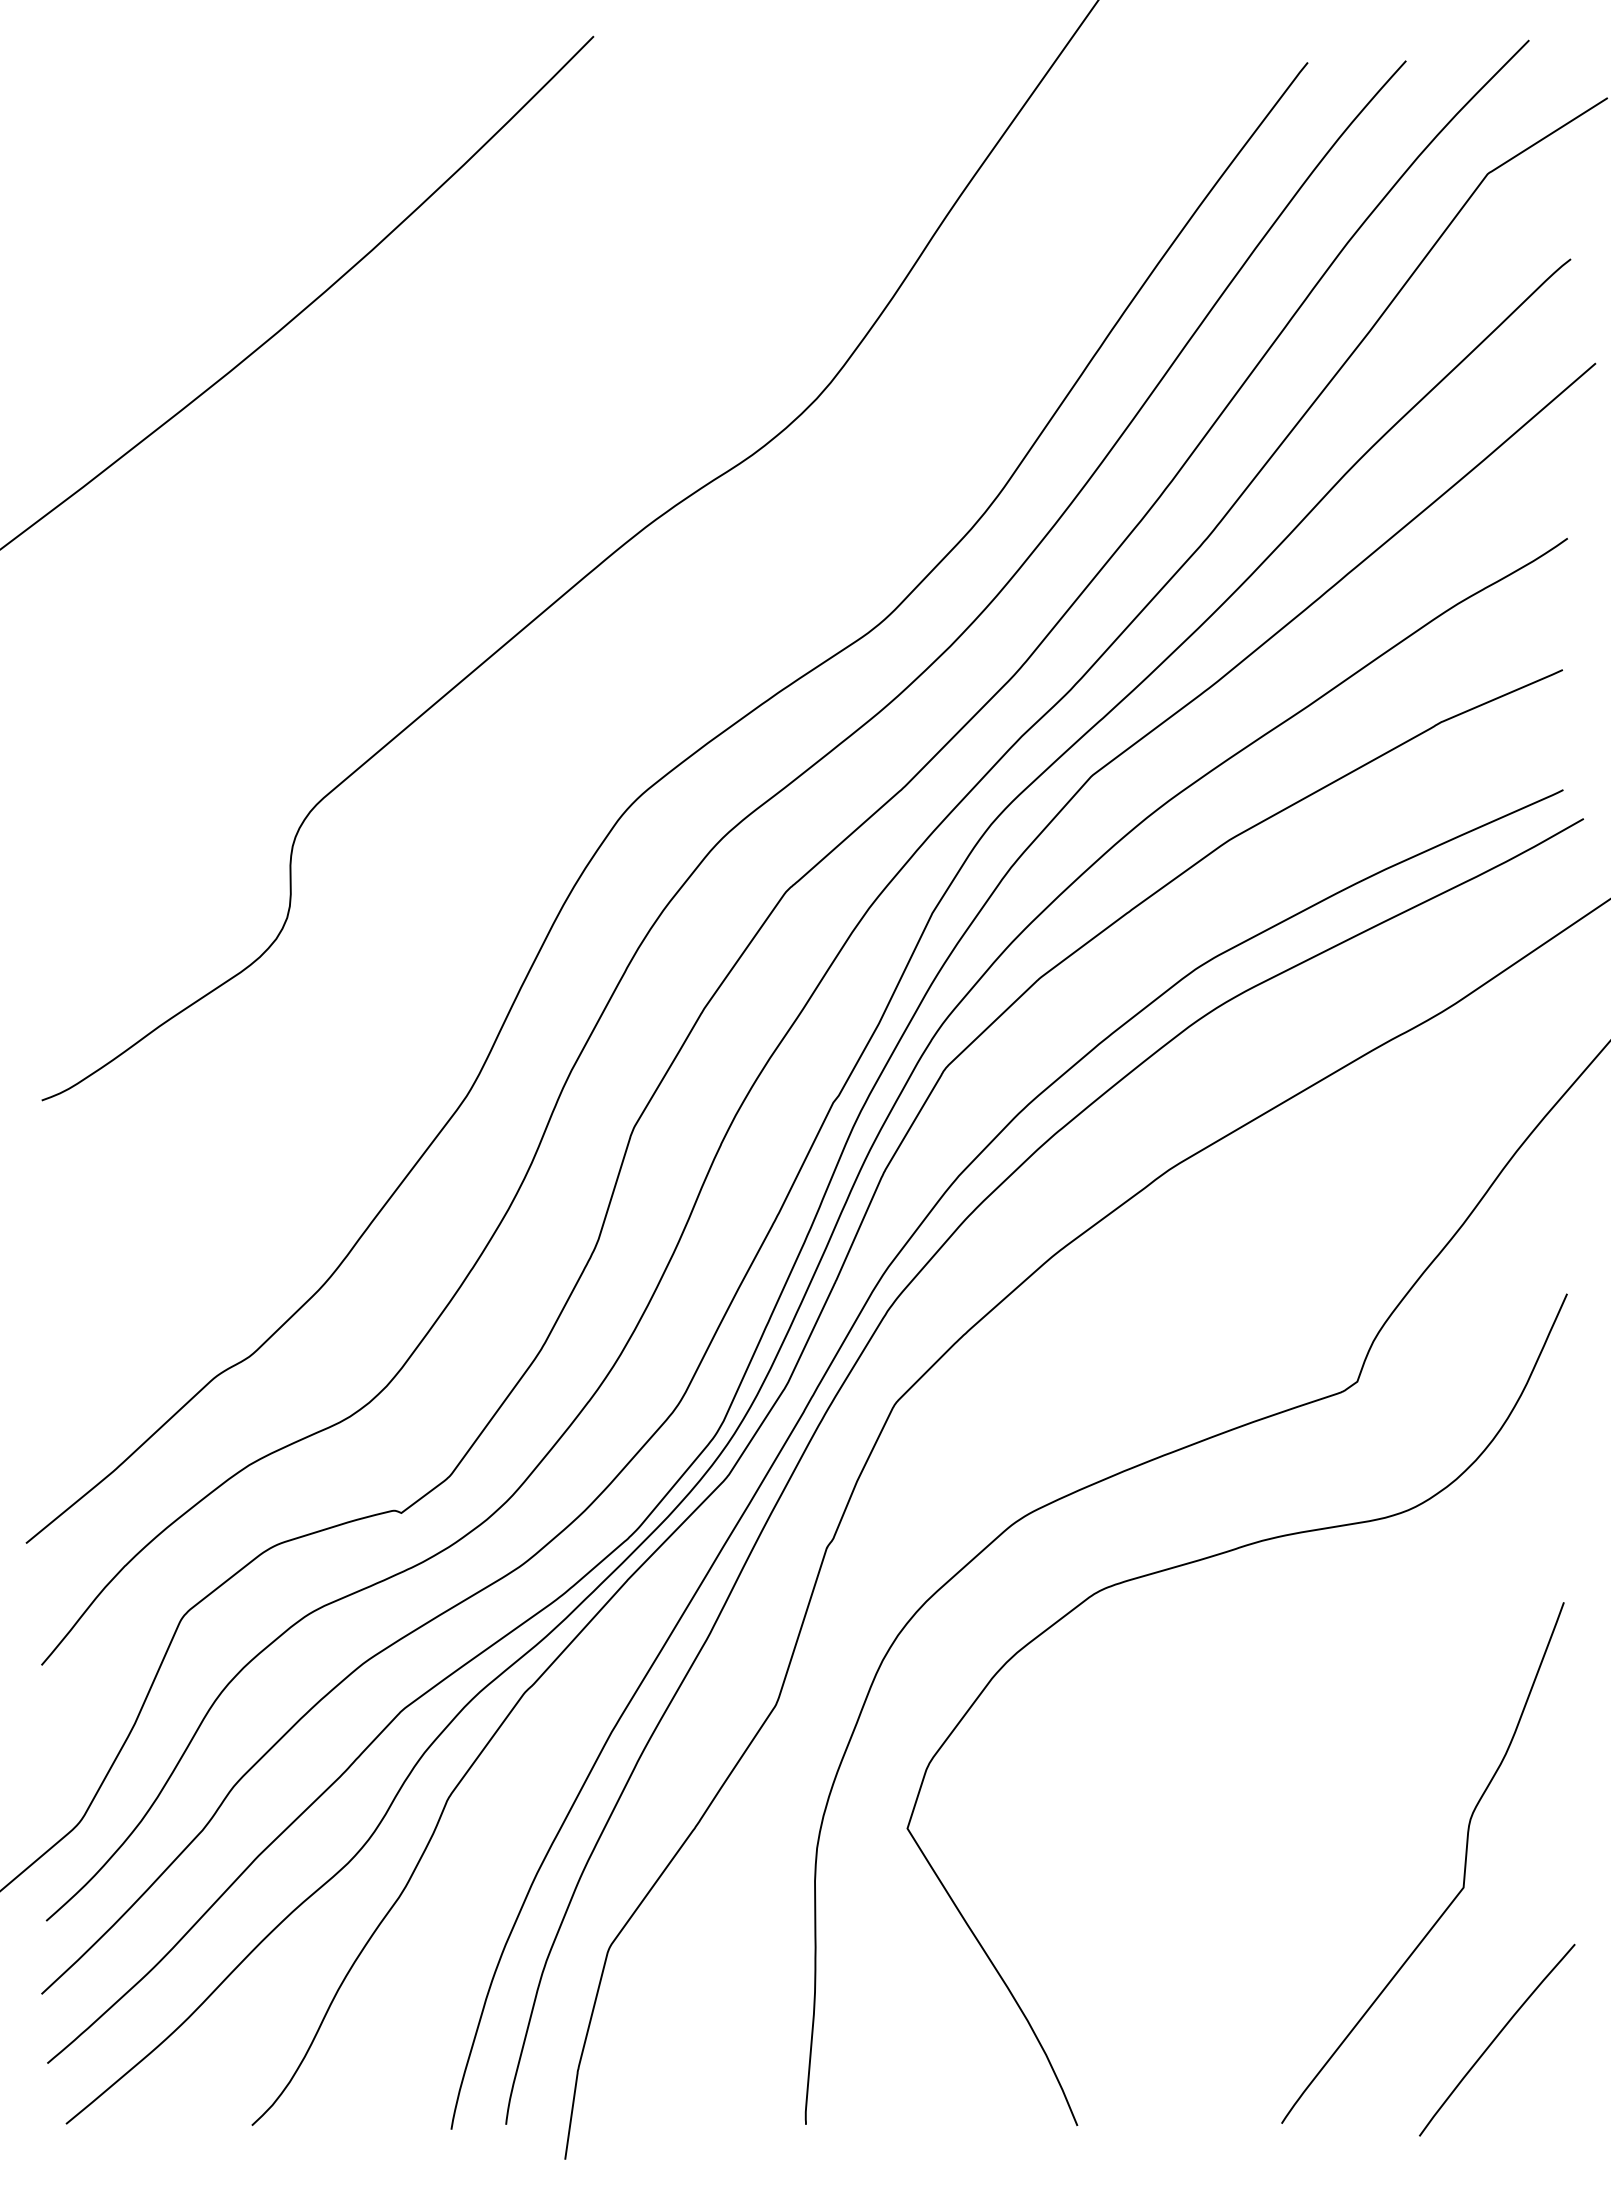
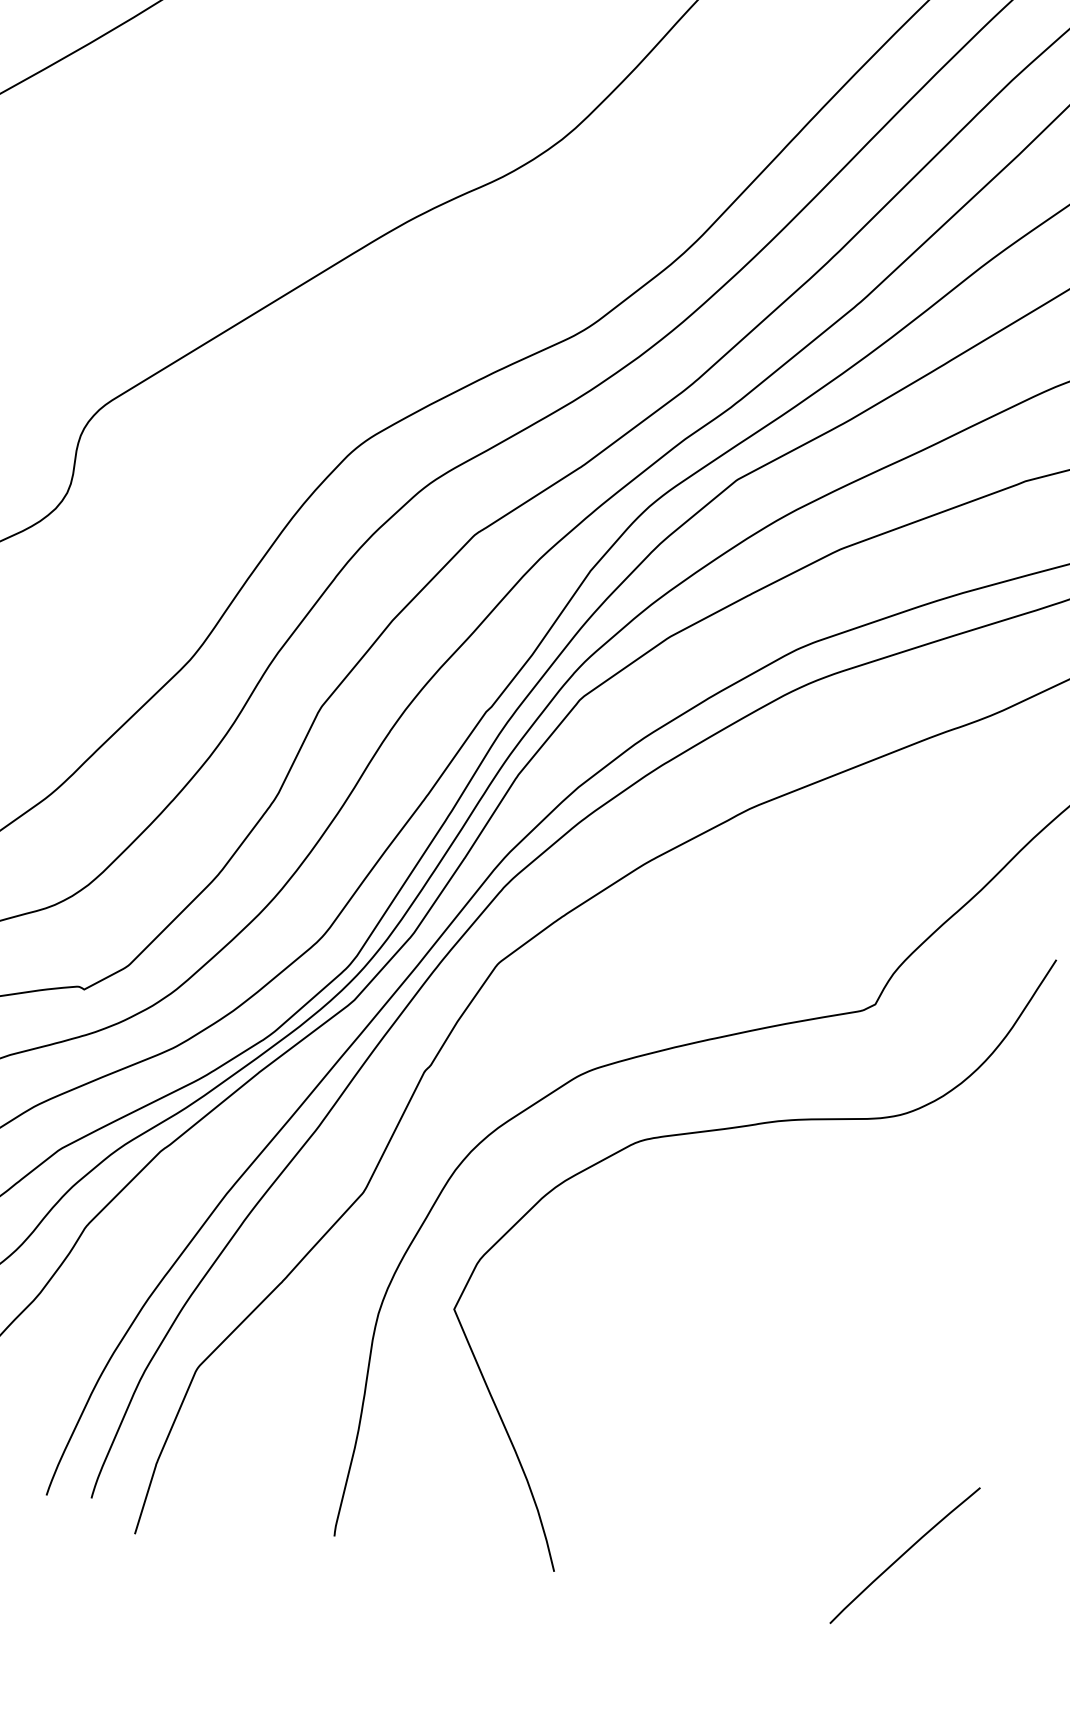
curve: (1464, 1862) -> (901, 1407), removed

